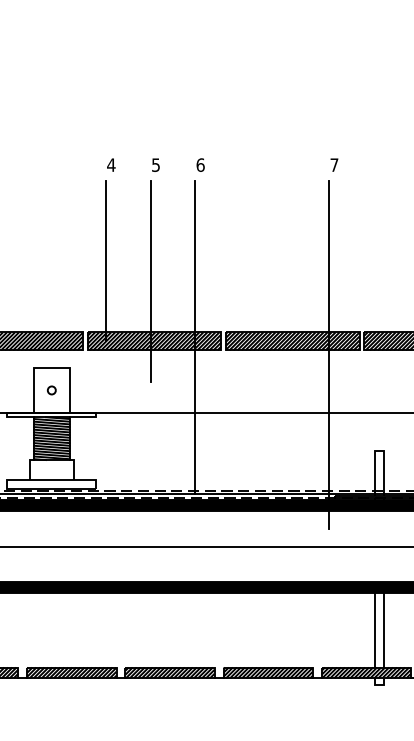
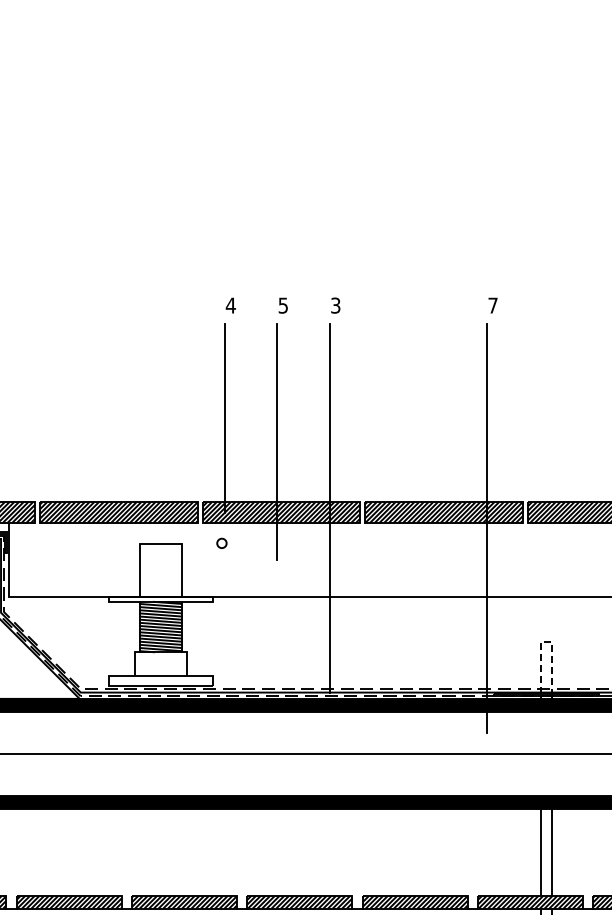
text: (200, 165) -> (335, 305), 6 -> 3
circle: (51, 389) -> (221, 542), moved
line: (379, 450) -> (546, 641), solid -> dashed

